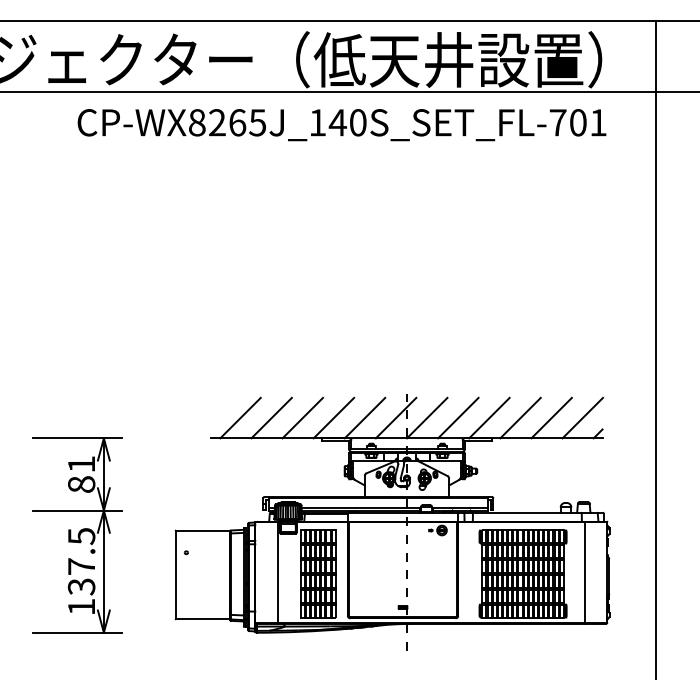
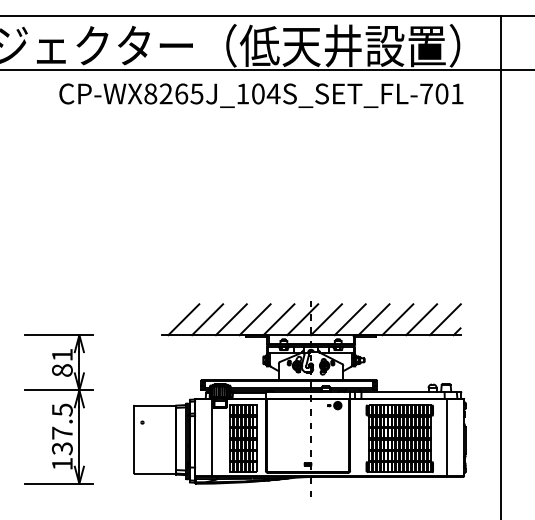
text: (347, 122) -> (265, 93), CP-WX8265J_140S_SET_FL-701 -> CP-WX8265J_104S_SET_FL-701

